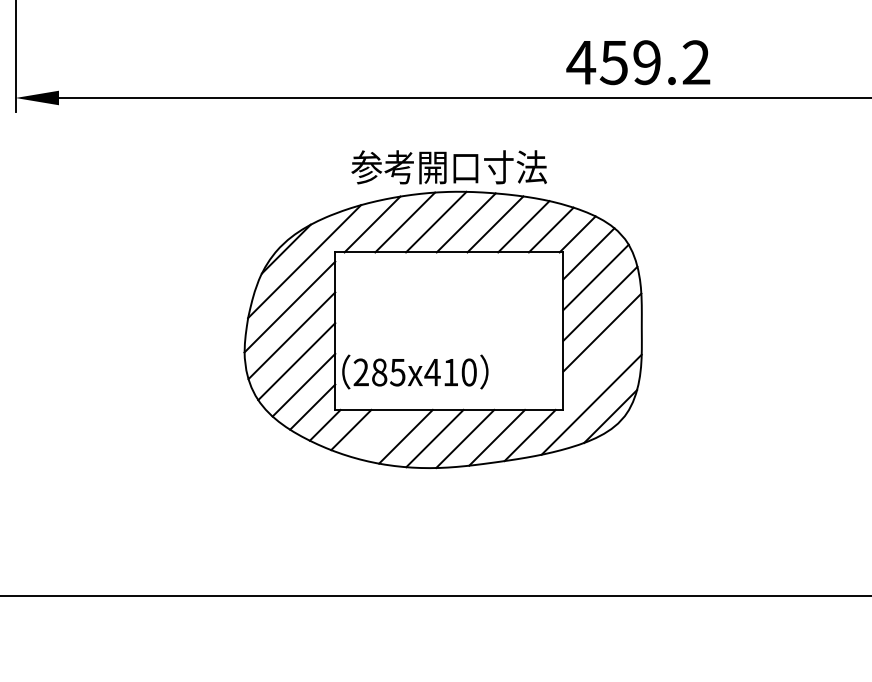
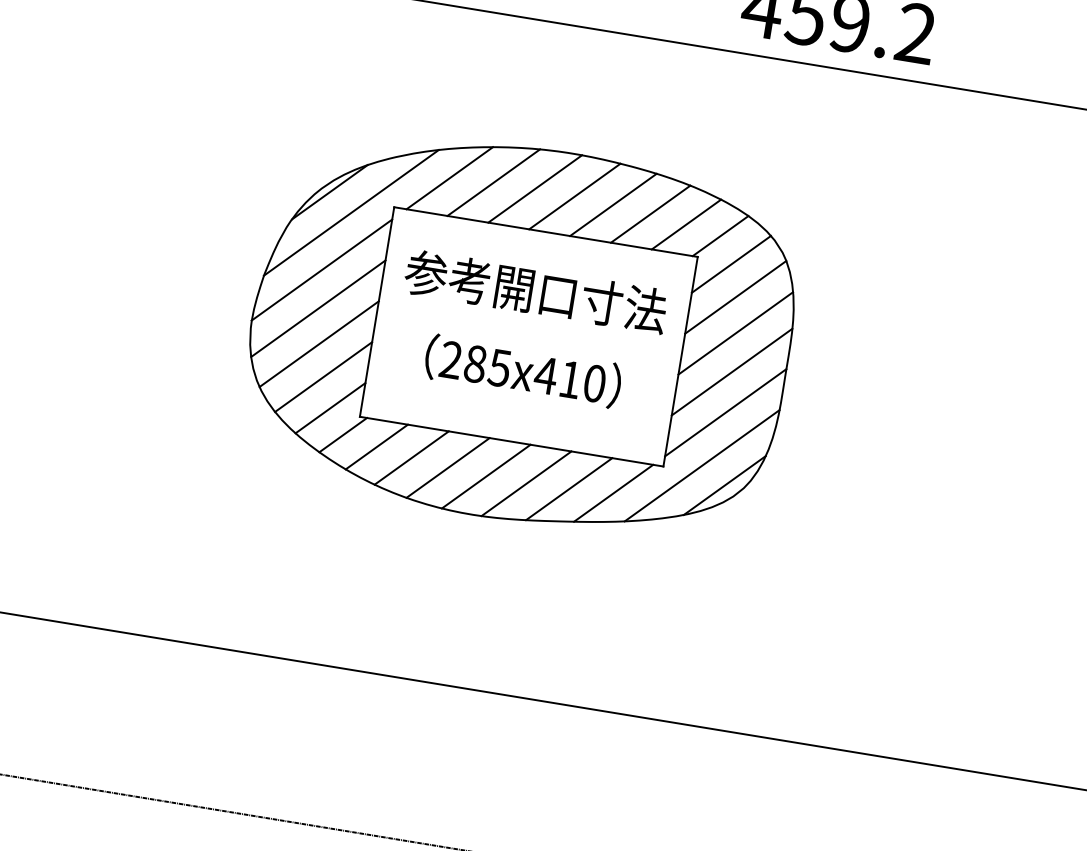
text: (448, 167) -> (535, 291), moved
line: (602, 362) -> (725, 411), added
text: (415, 371) -> (523, 370), moved
line: (378, 433) -> (412, 457), added

